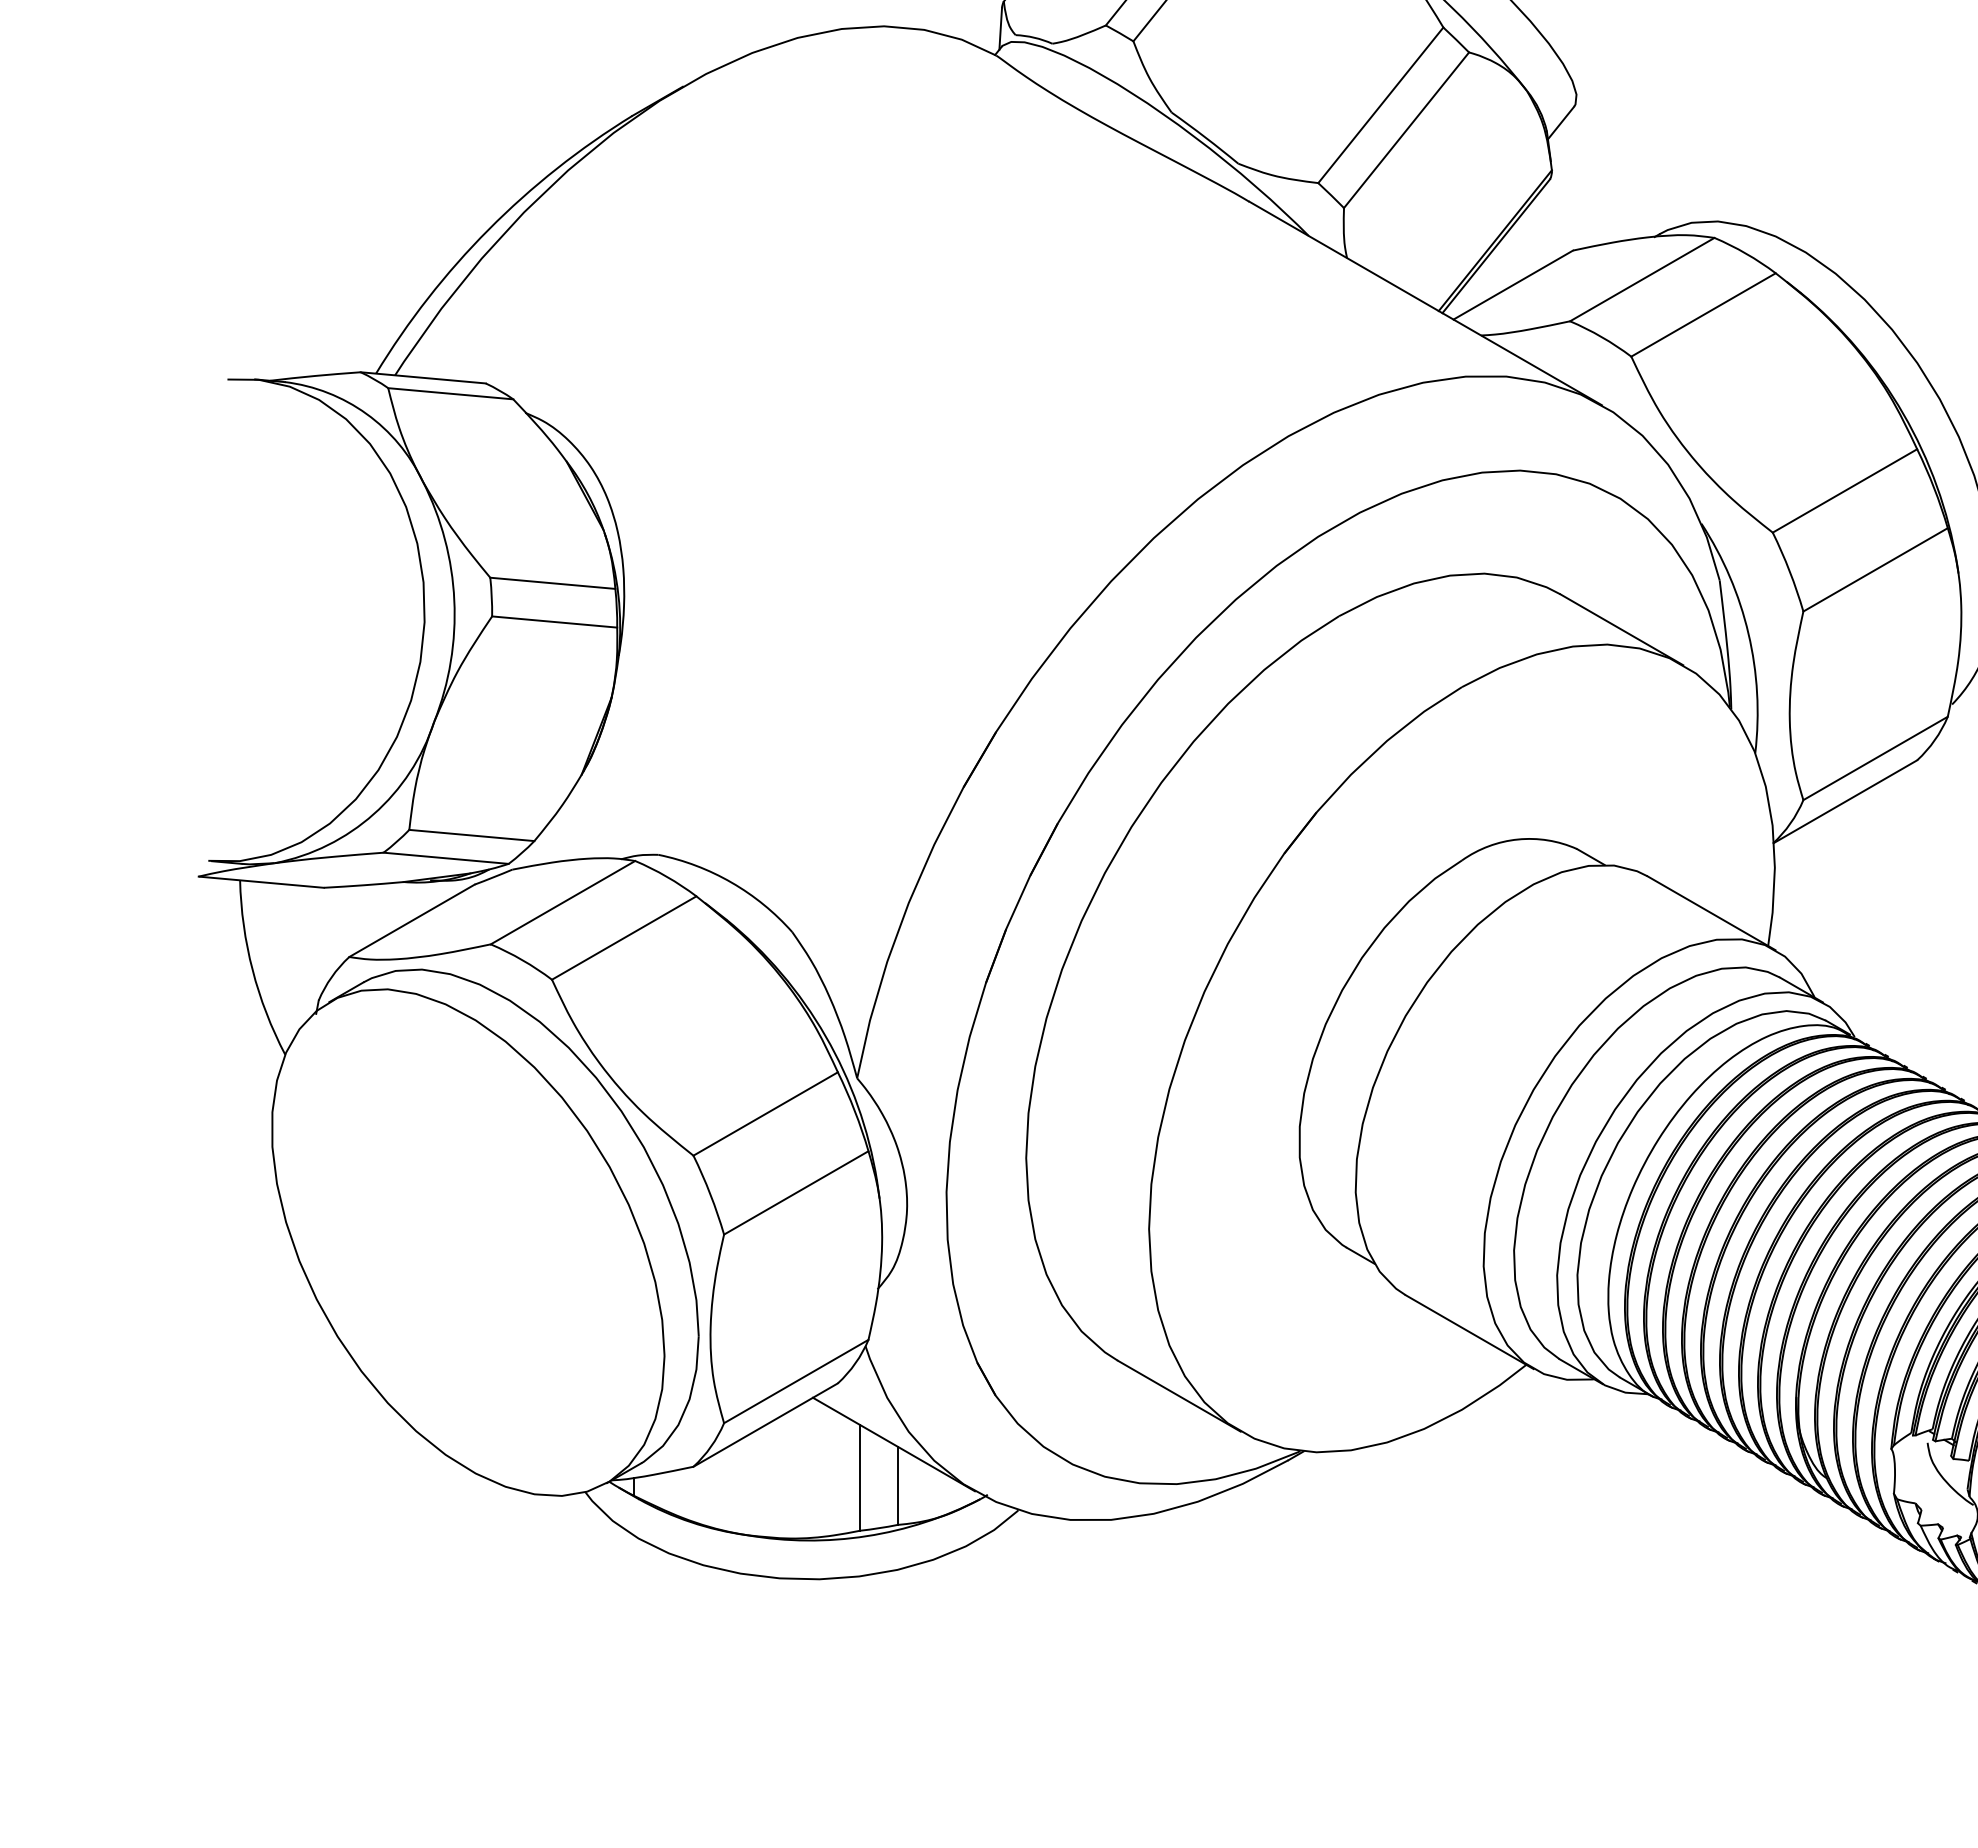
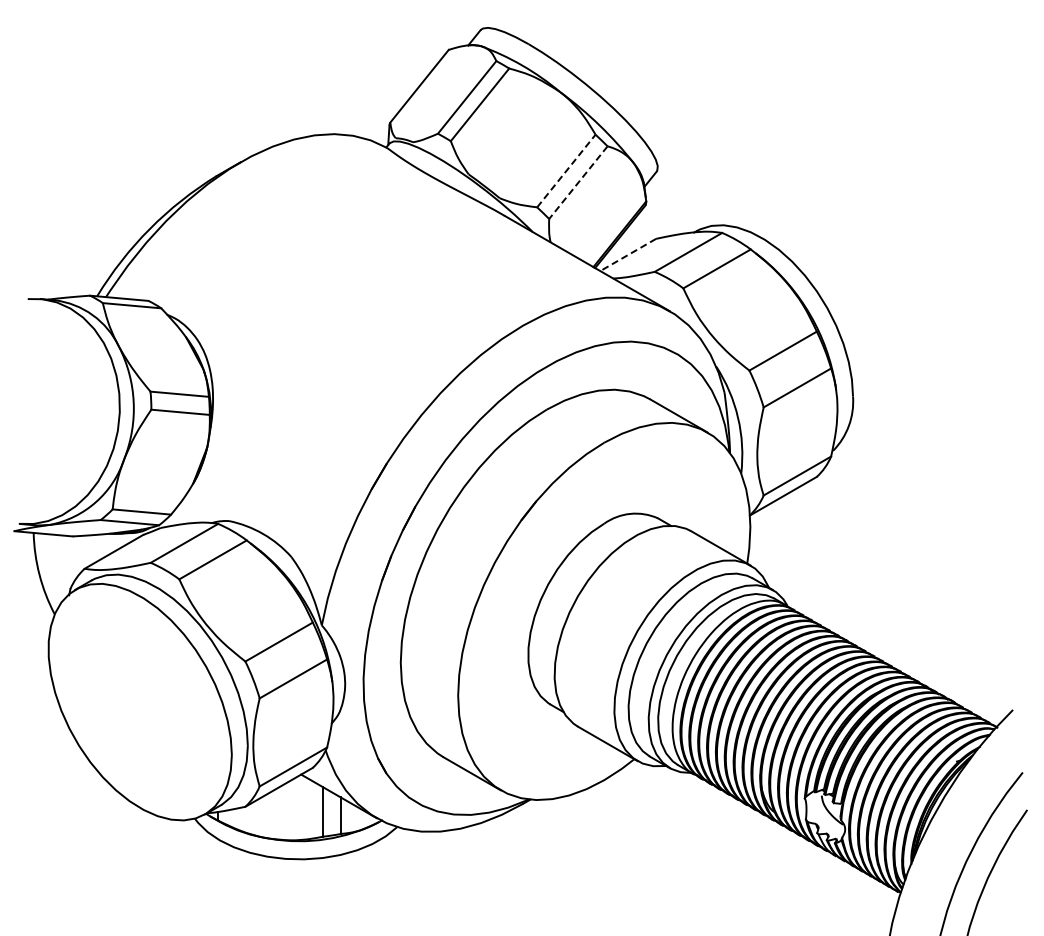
line: (1381, 106) -> (566, 171), solid -> dashed
line: (1406, 129) -> (578, 182), solid -> dashed
line: (1511, 286) -> (627, 255), solid -> dashed

